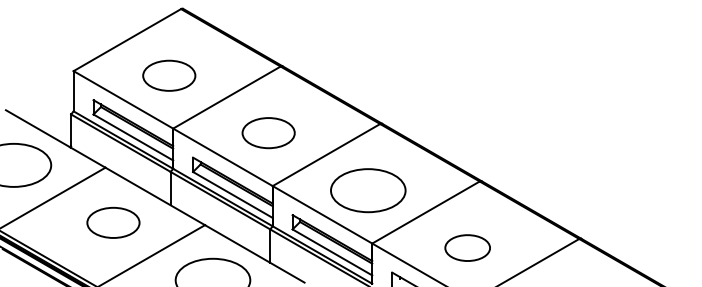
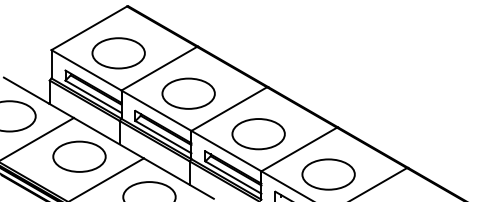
part: (169, 75) -> (118, 53), size x1.43
part: (268, 132) -> (188, 93), size x1.43
part: (113, 222) -> (79, 156), size x1.43
part: (467, 247) -> (328, 174), size x1.67

